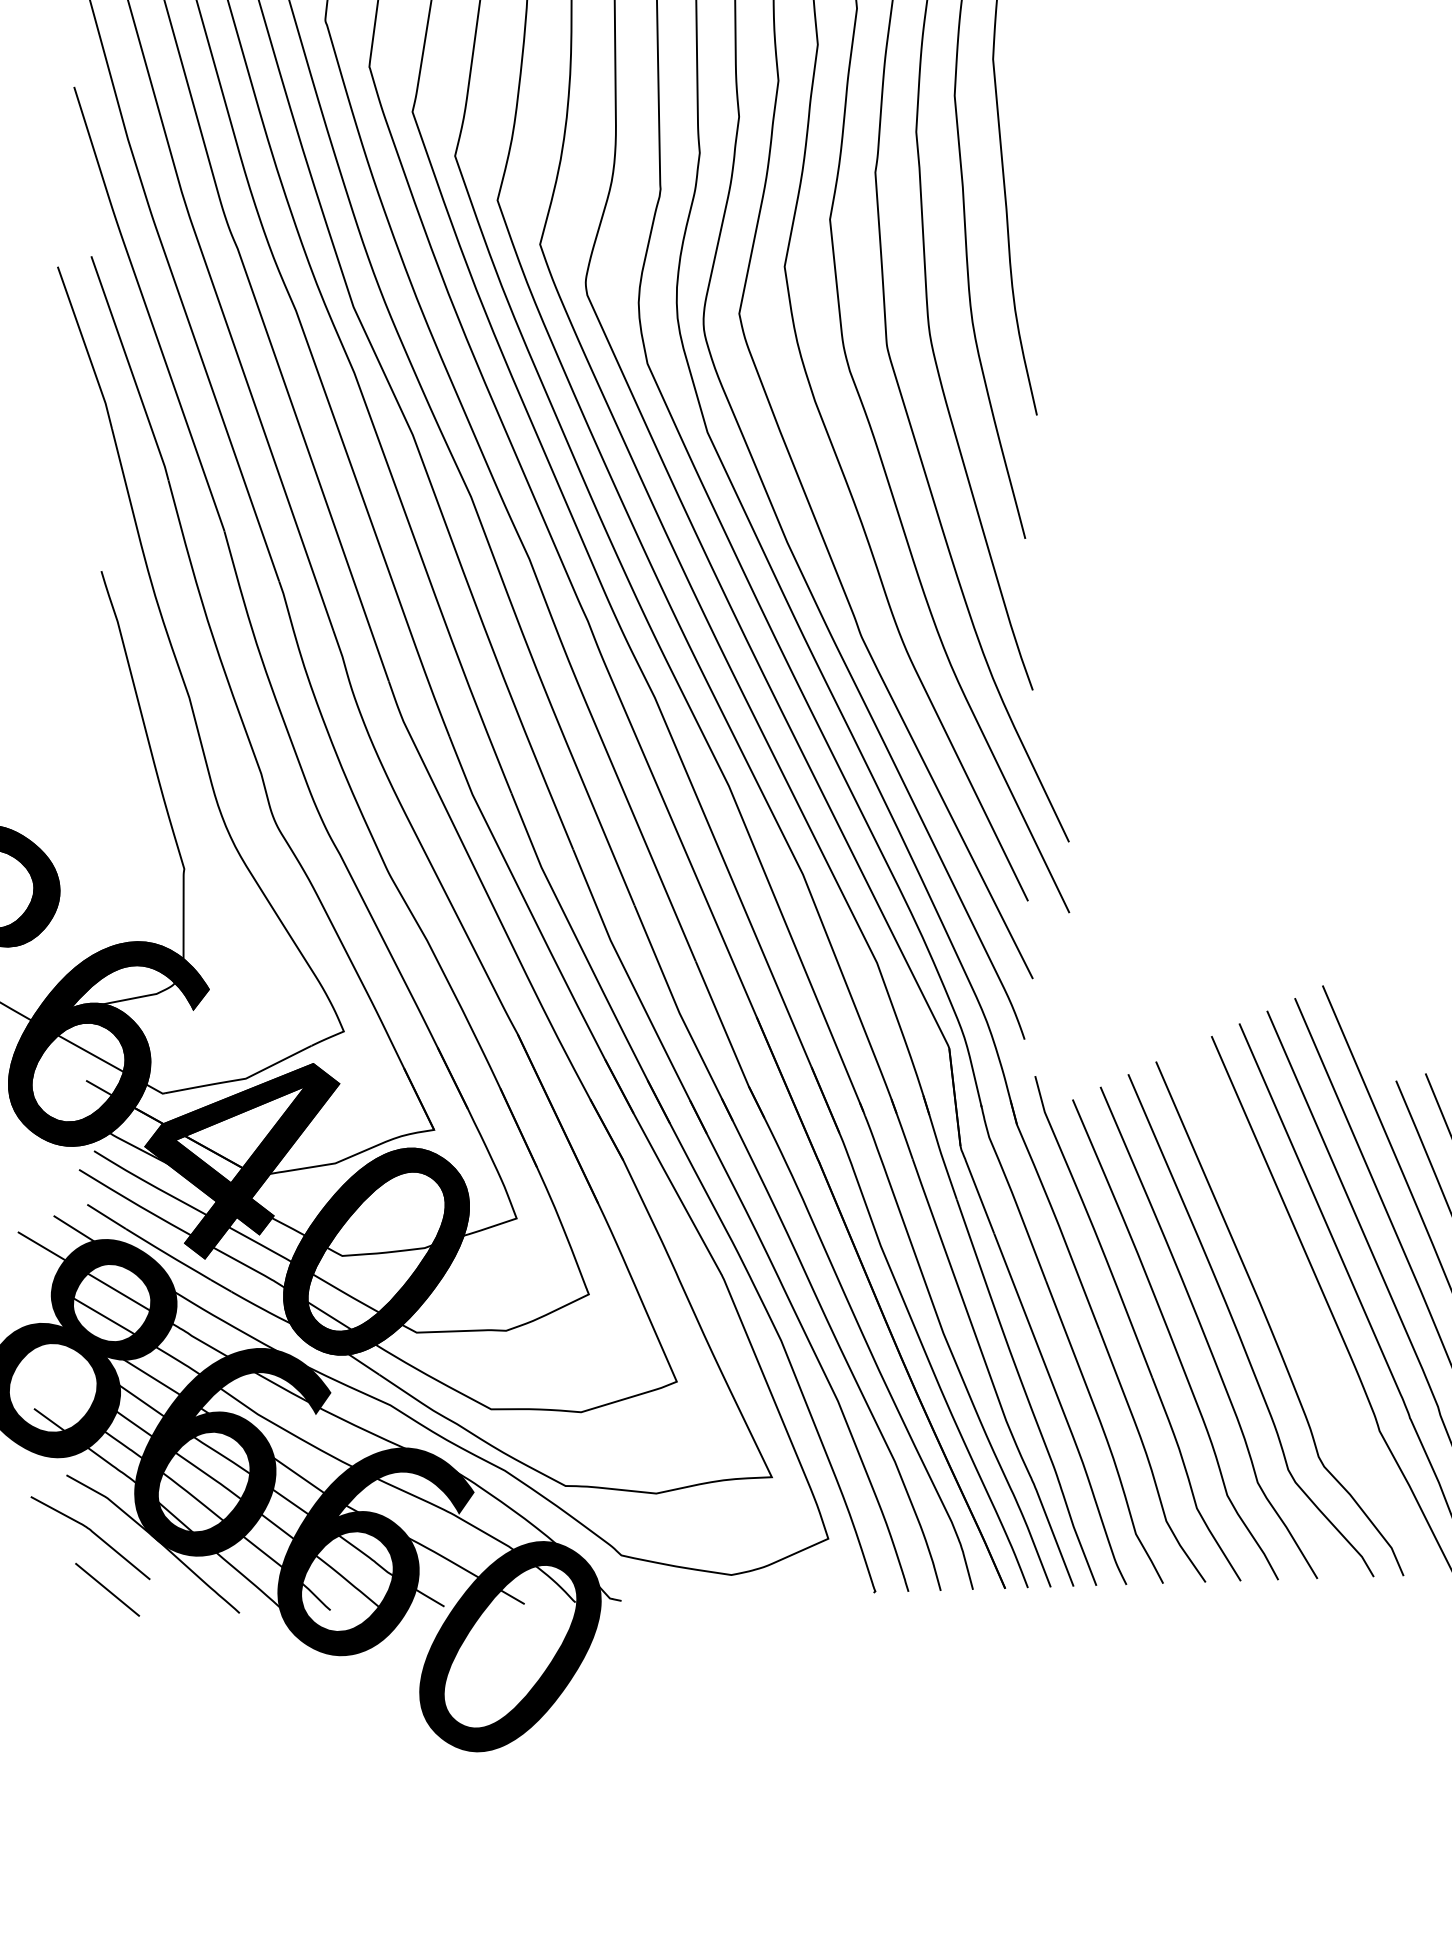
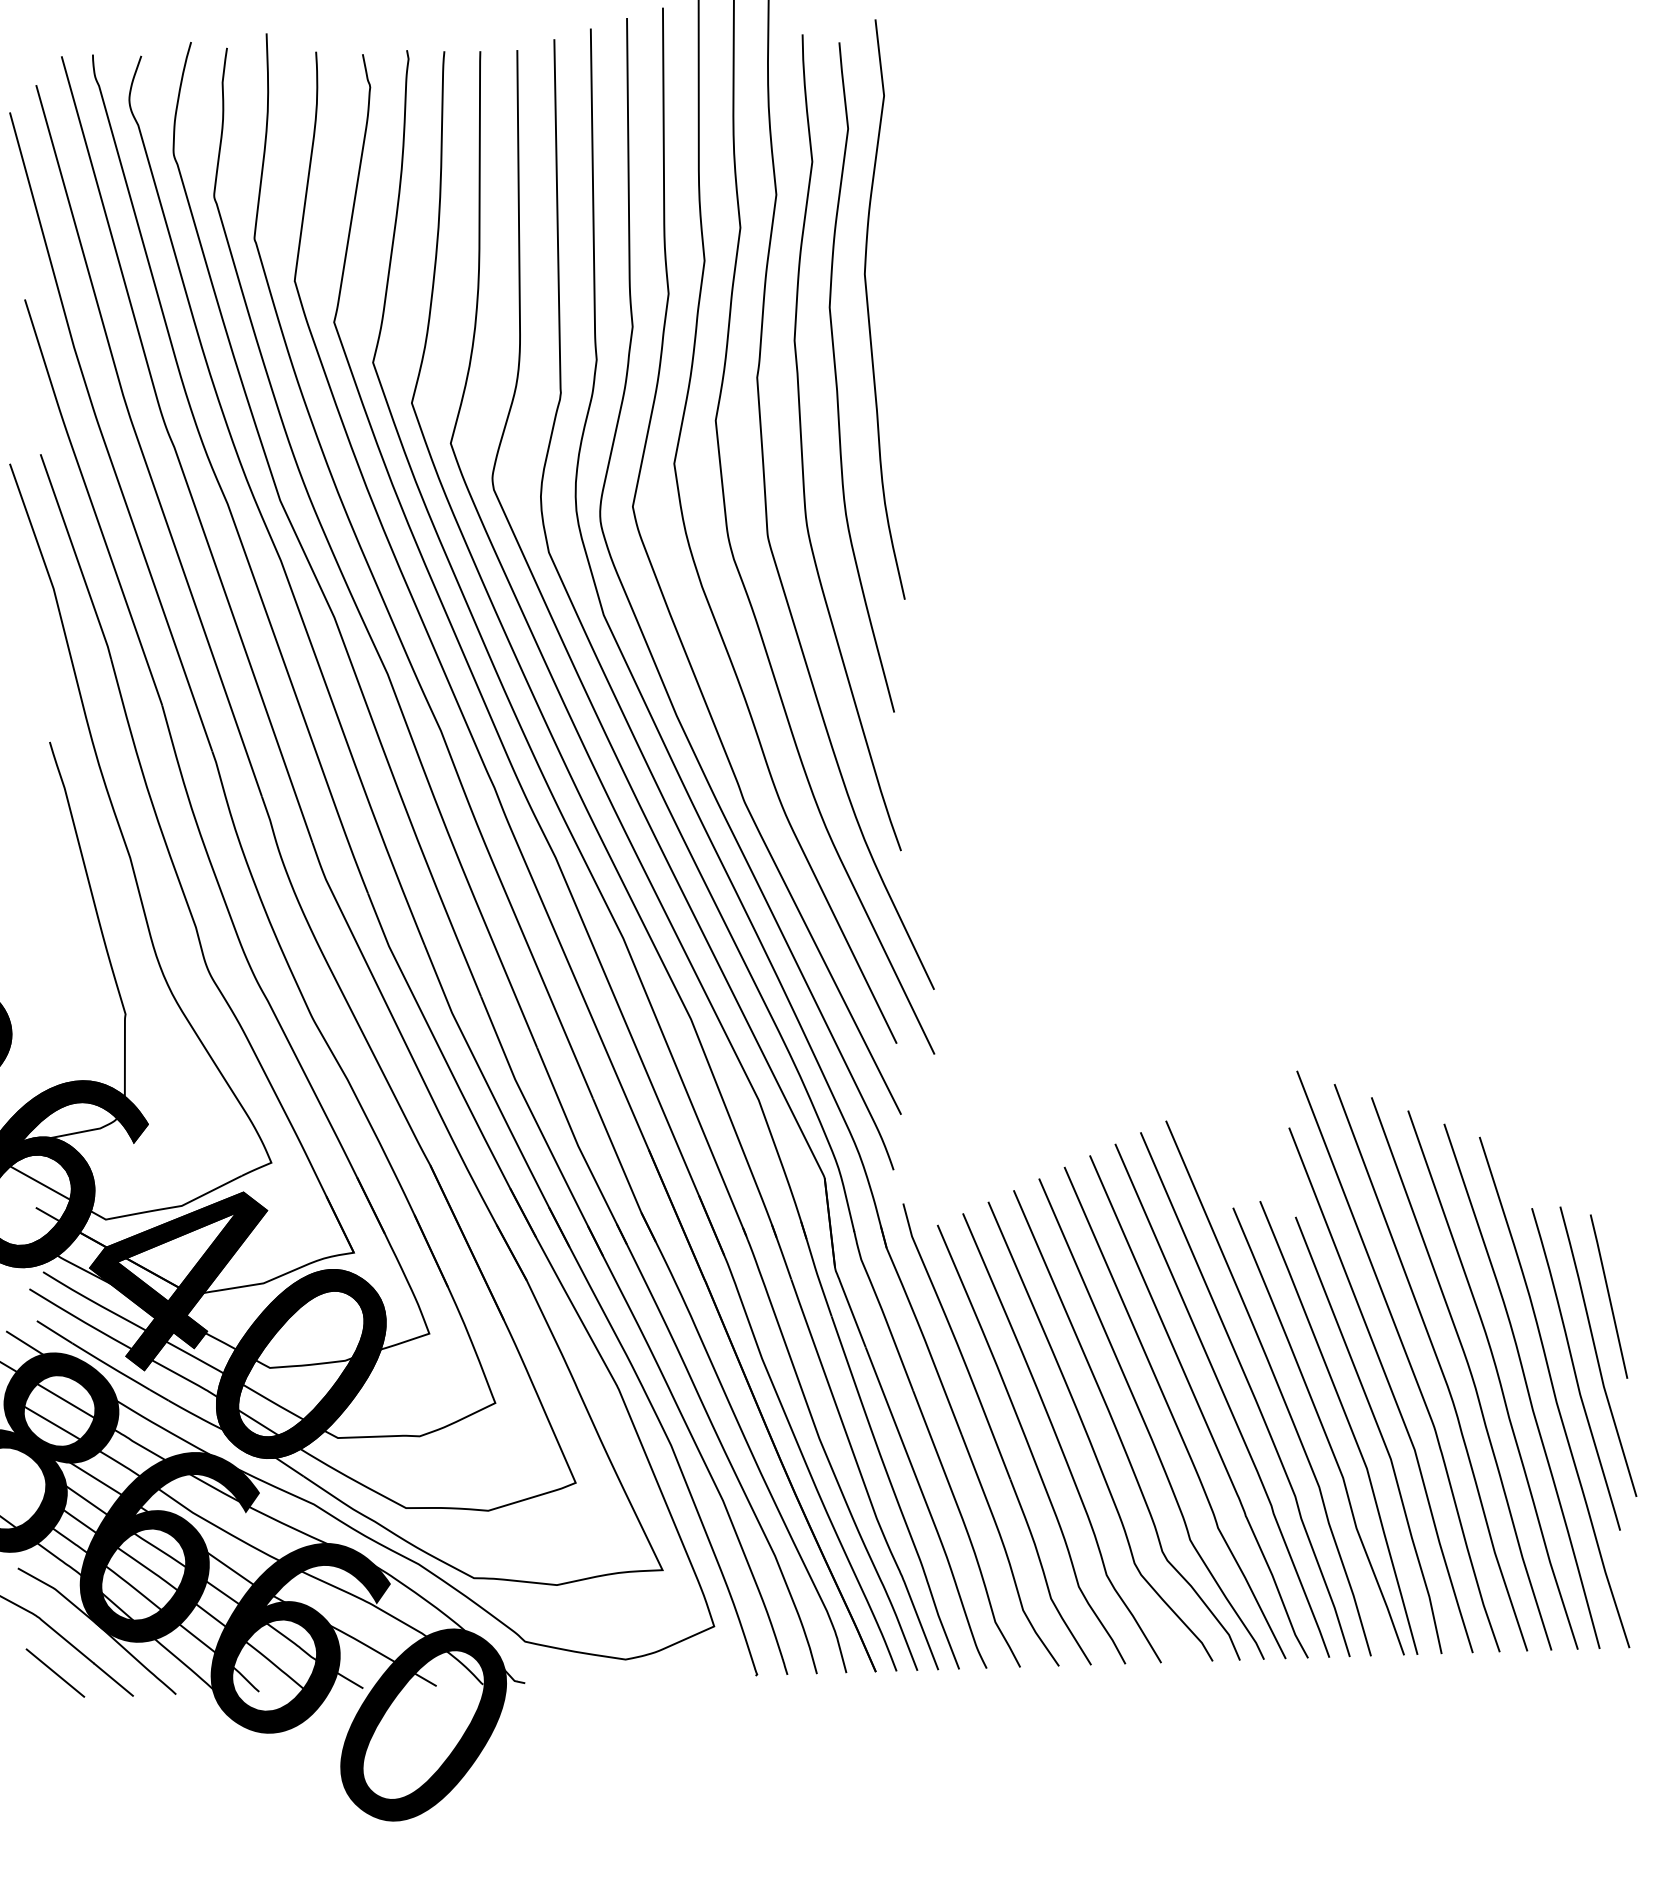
curve: (1300, 1314) -> (1145, 1421), added
line: (171, 1596) -> (113, 1679), added

